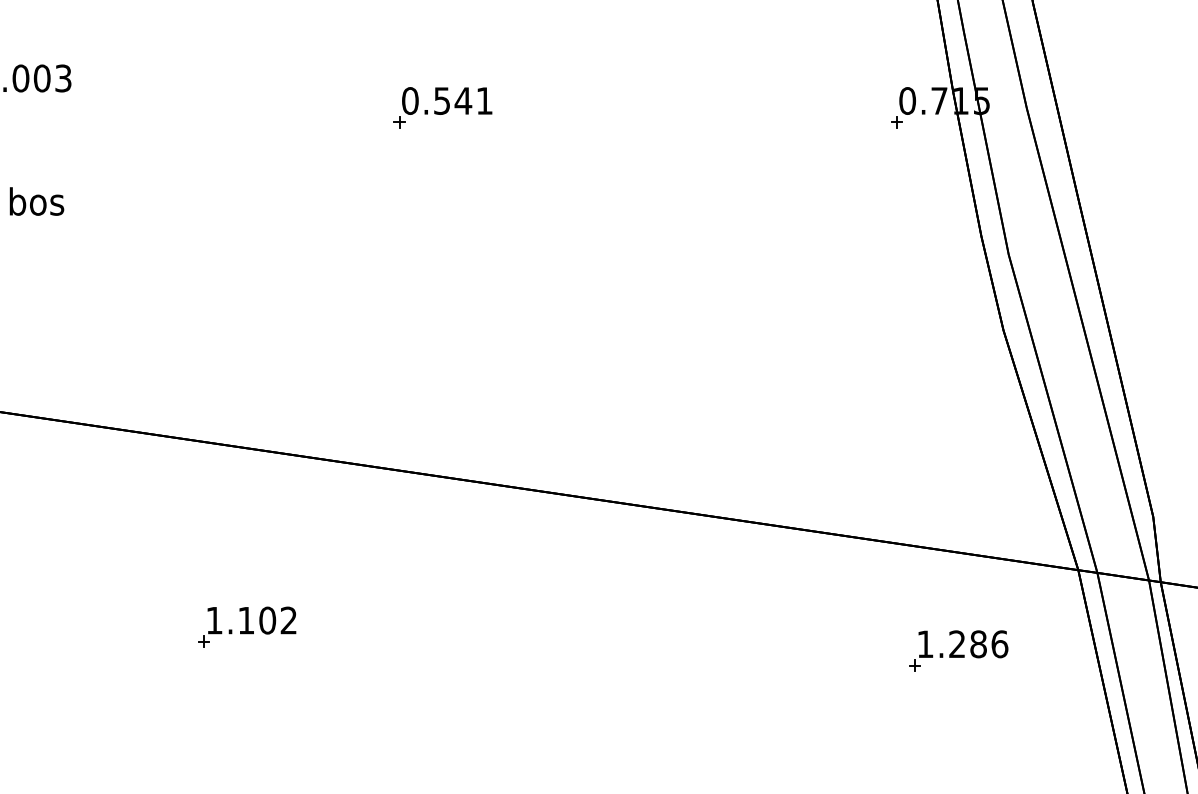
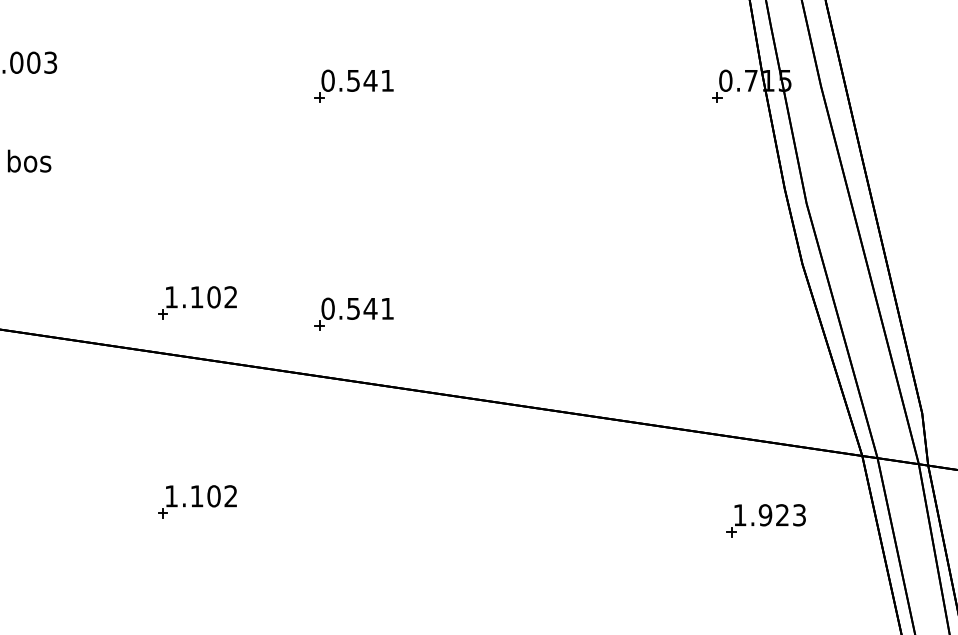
part: (246, 378) -> (197, 302), added
part: (442, 391) -> (353, 313), added
text: (978, 644) -> (782, 515), 1.286 -> 1.923

